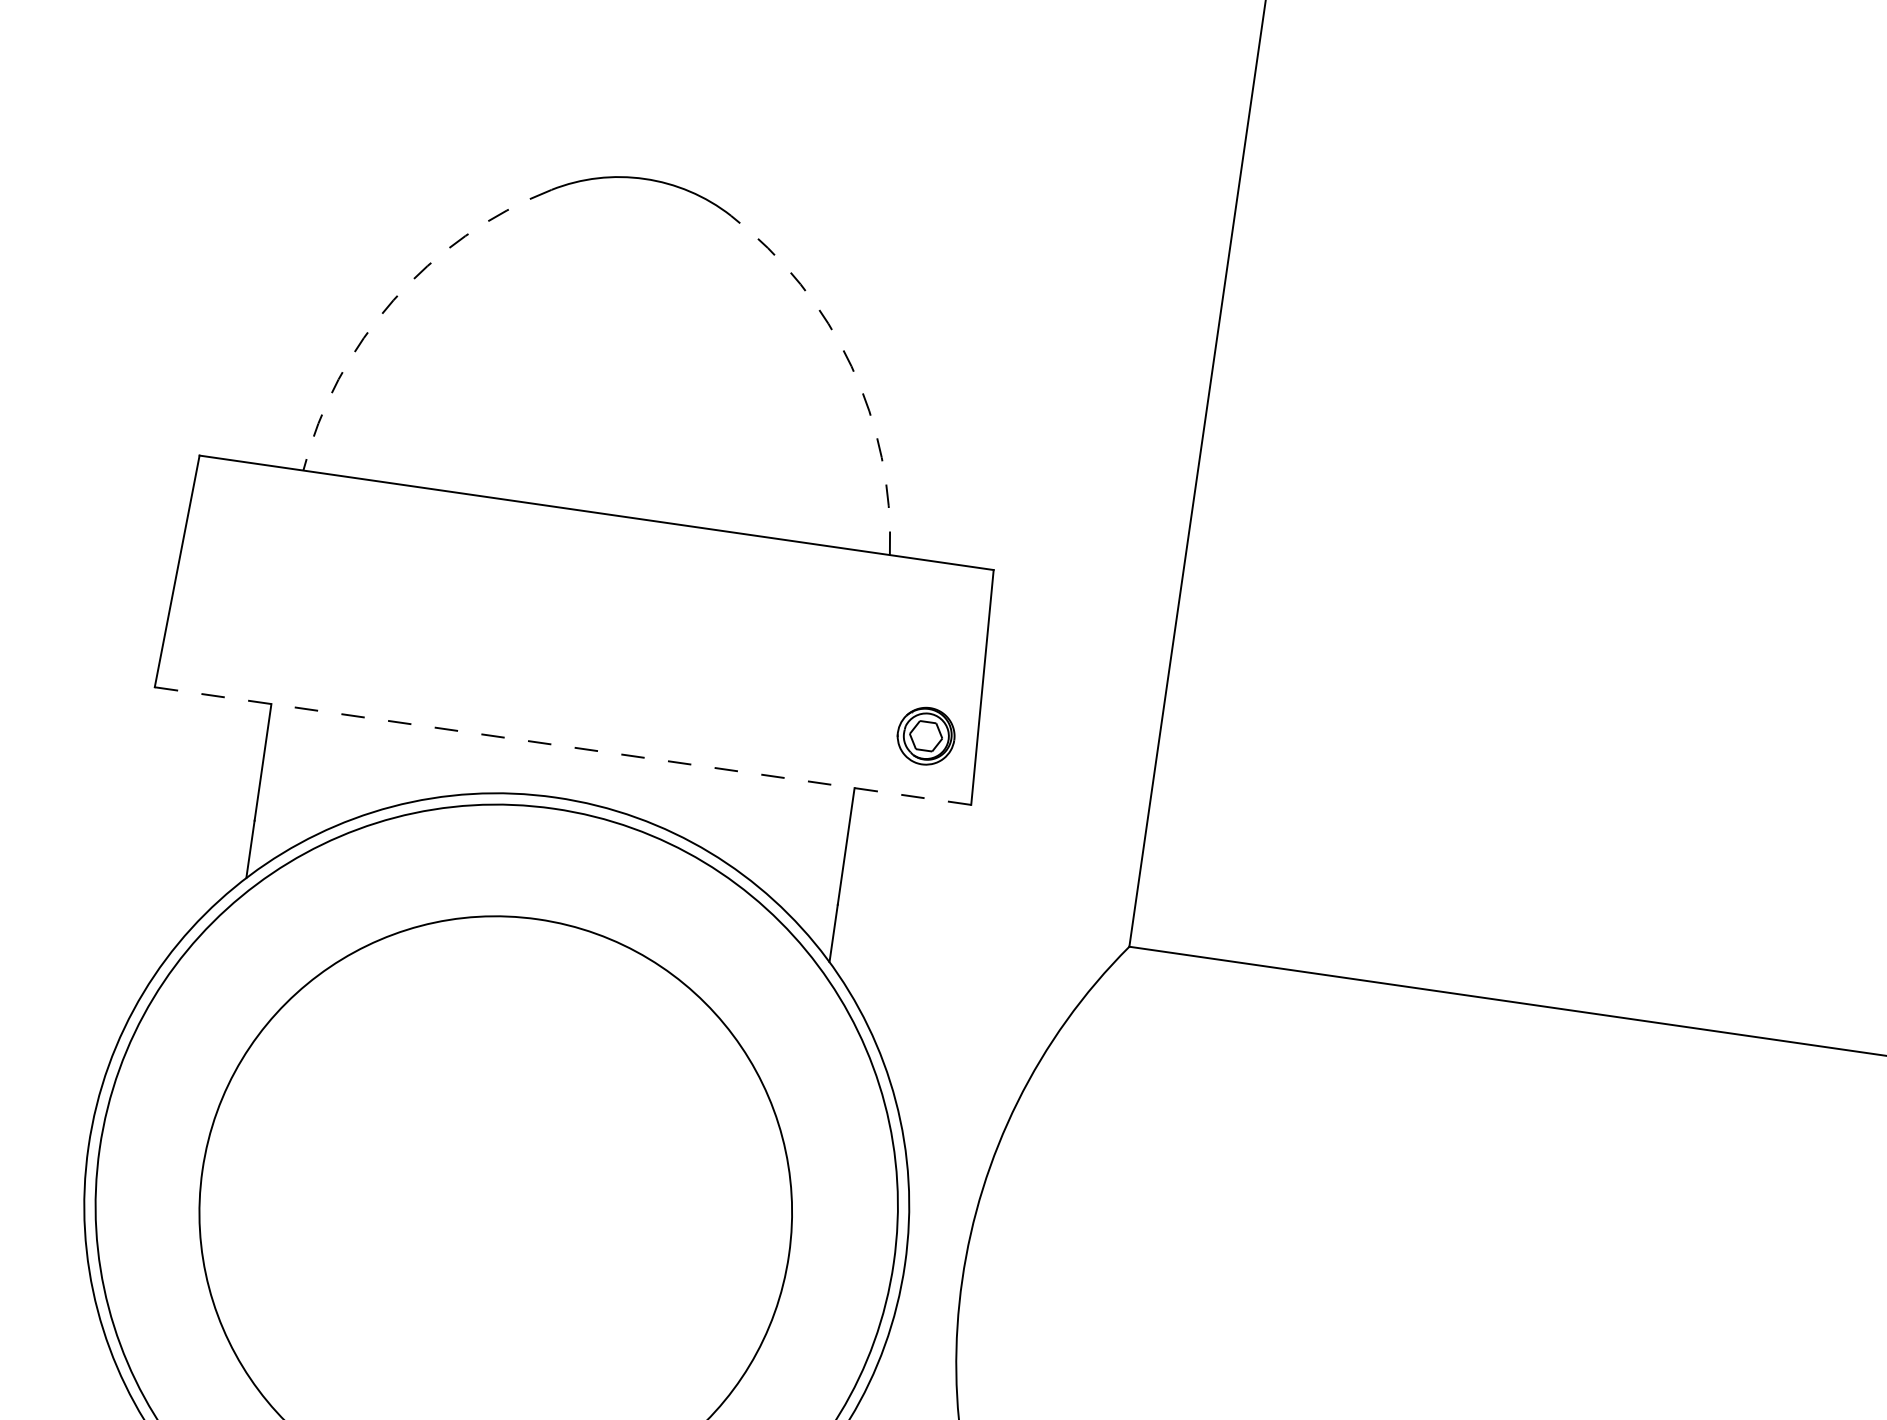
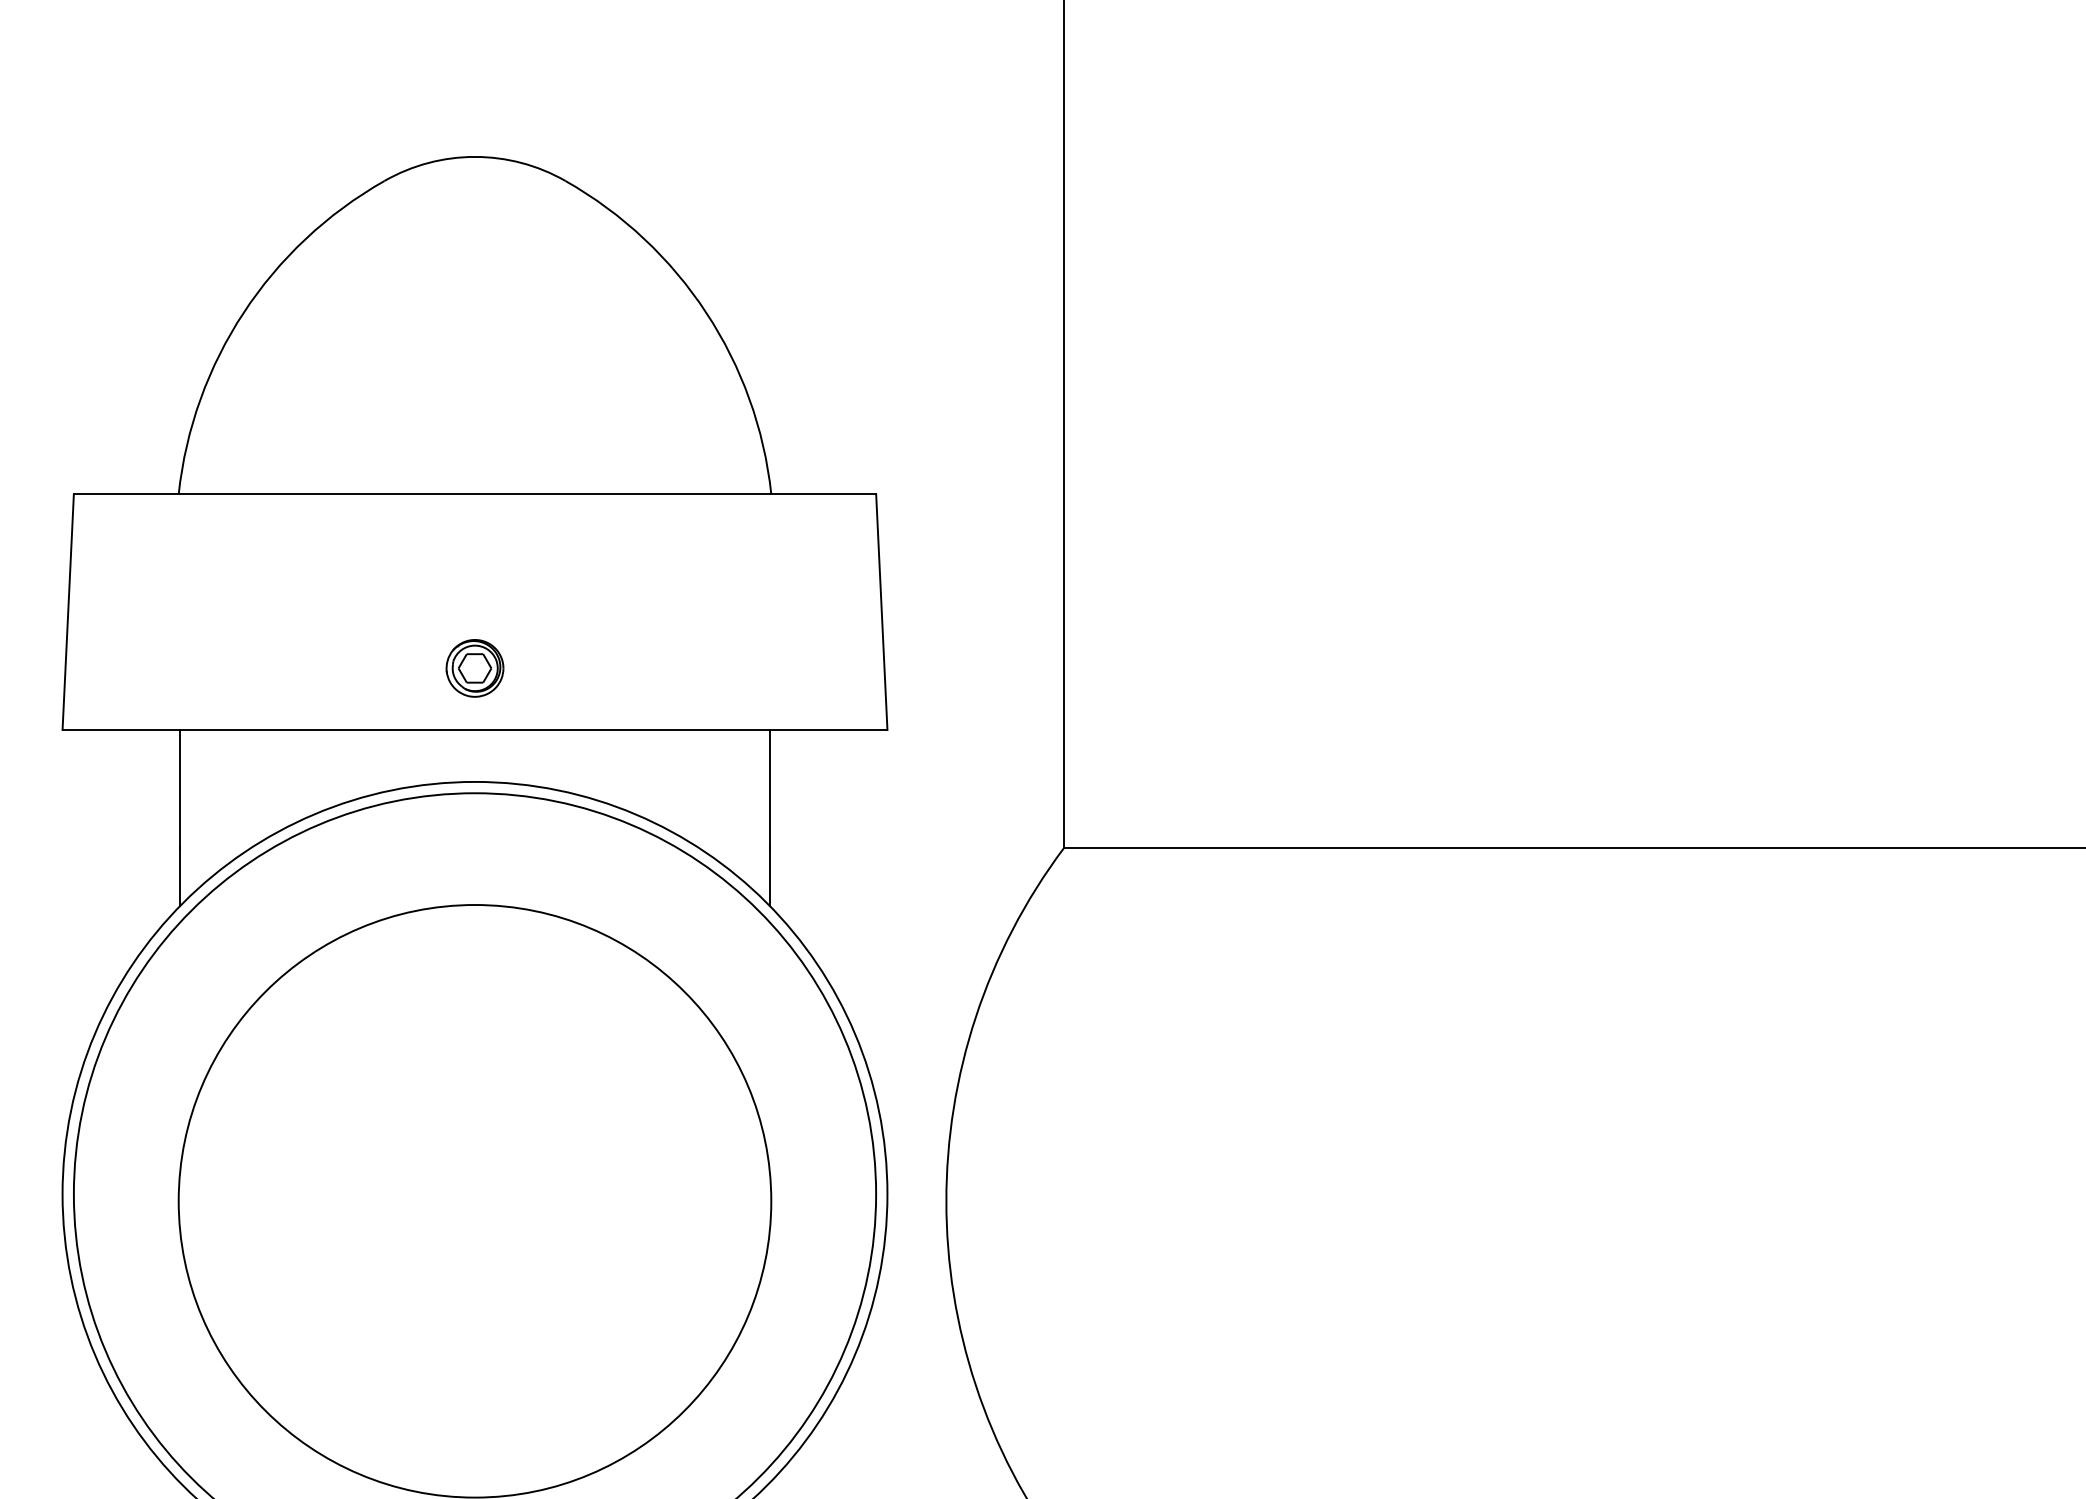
arc: (393, 299) -> (243, 312), dashed -> solid
arc: (851, 365) -> (706, 312), dashed -> solid
part: (925, 736) -> (474, 668), moved
line: (563, 745) -> (475, 729), dashed -> solid

